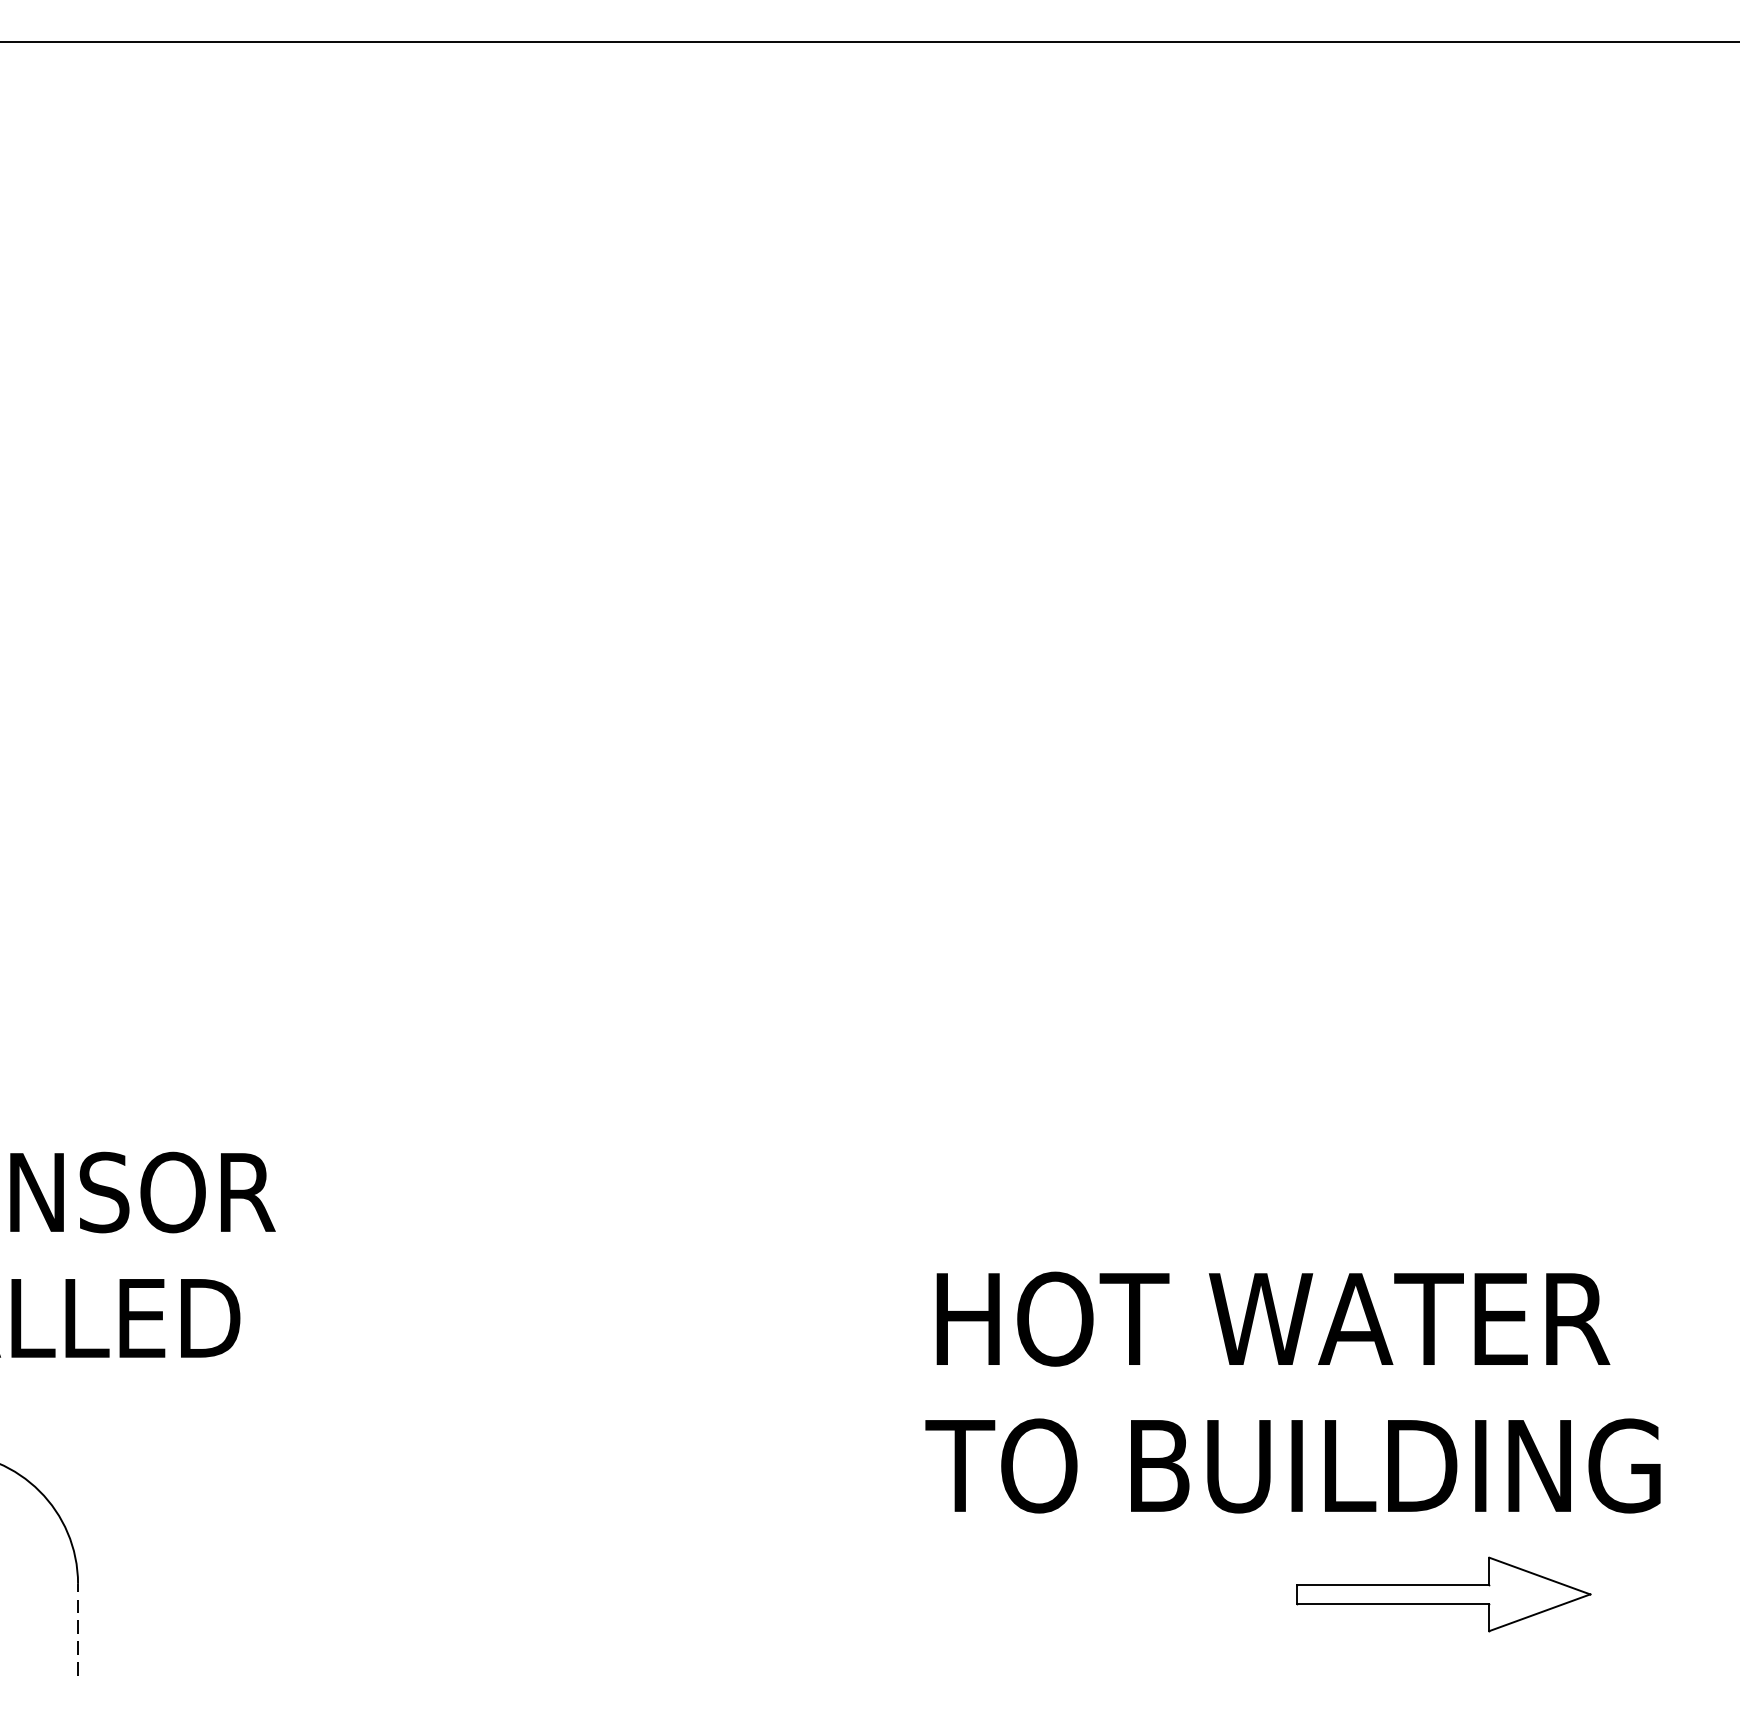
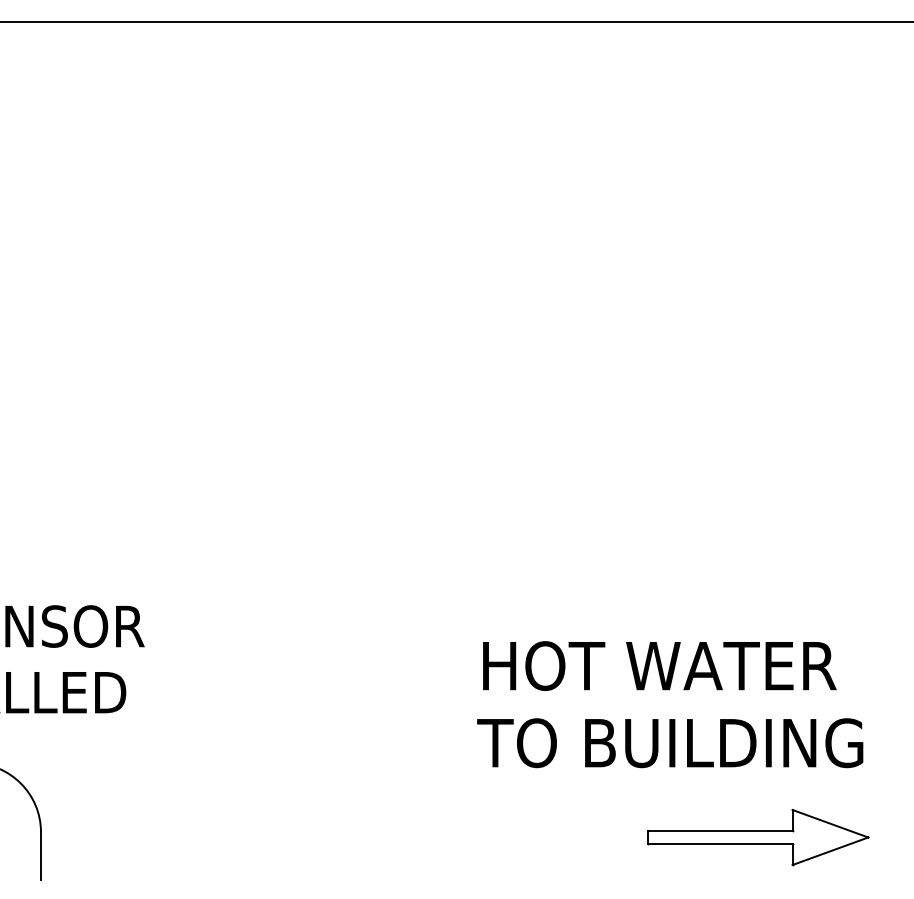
text: (1293, 1392) -> (670, 704), moved
part: (1443, 1594) -> (758, 837), size x1.43
line: (77, 1628) -> (40, 855), dashed -> solid

